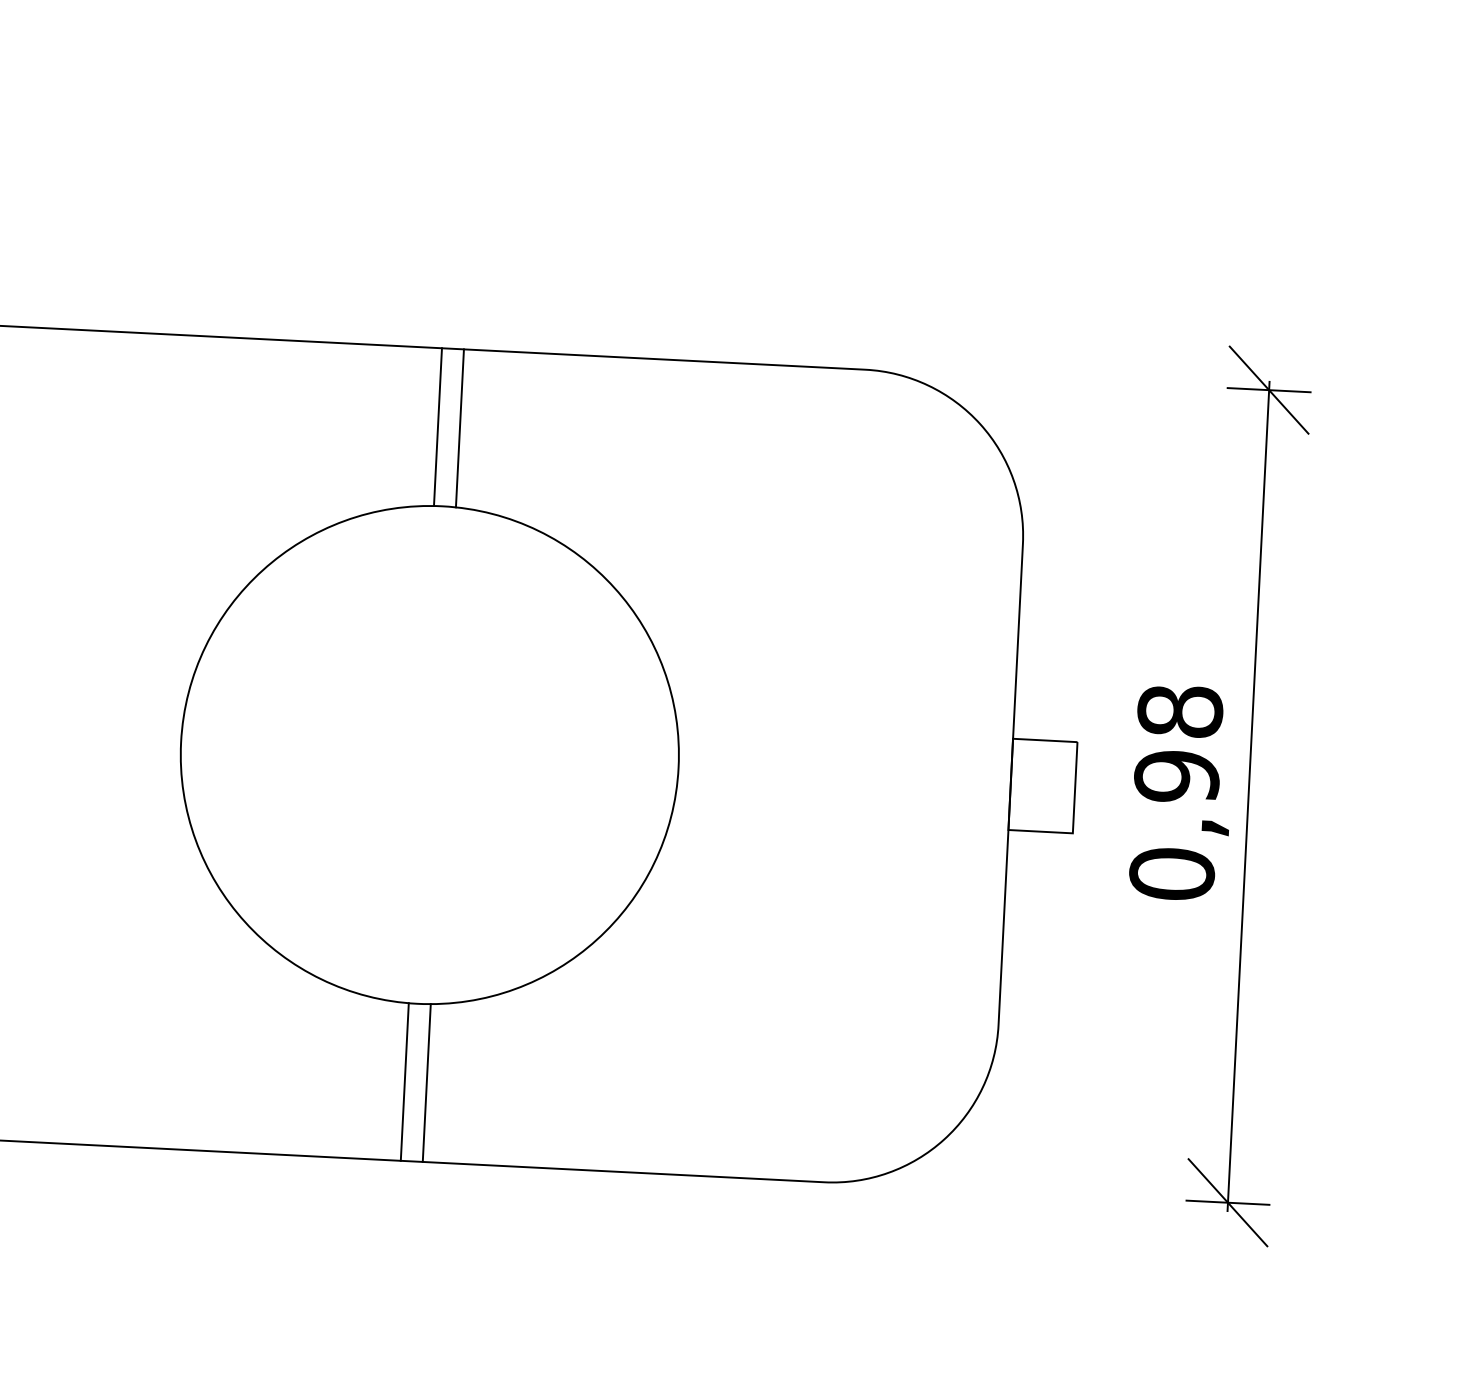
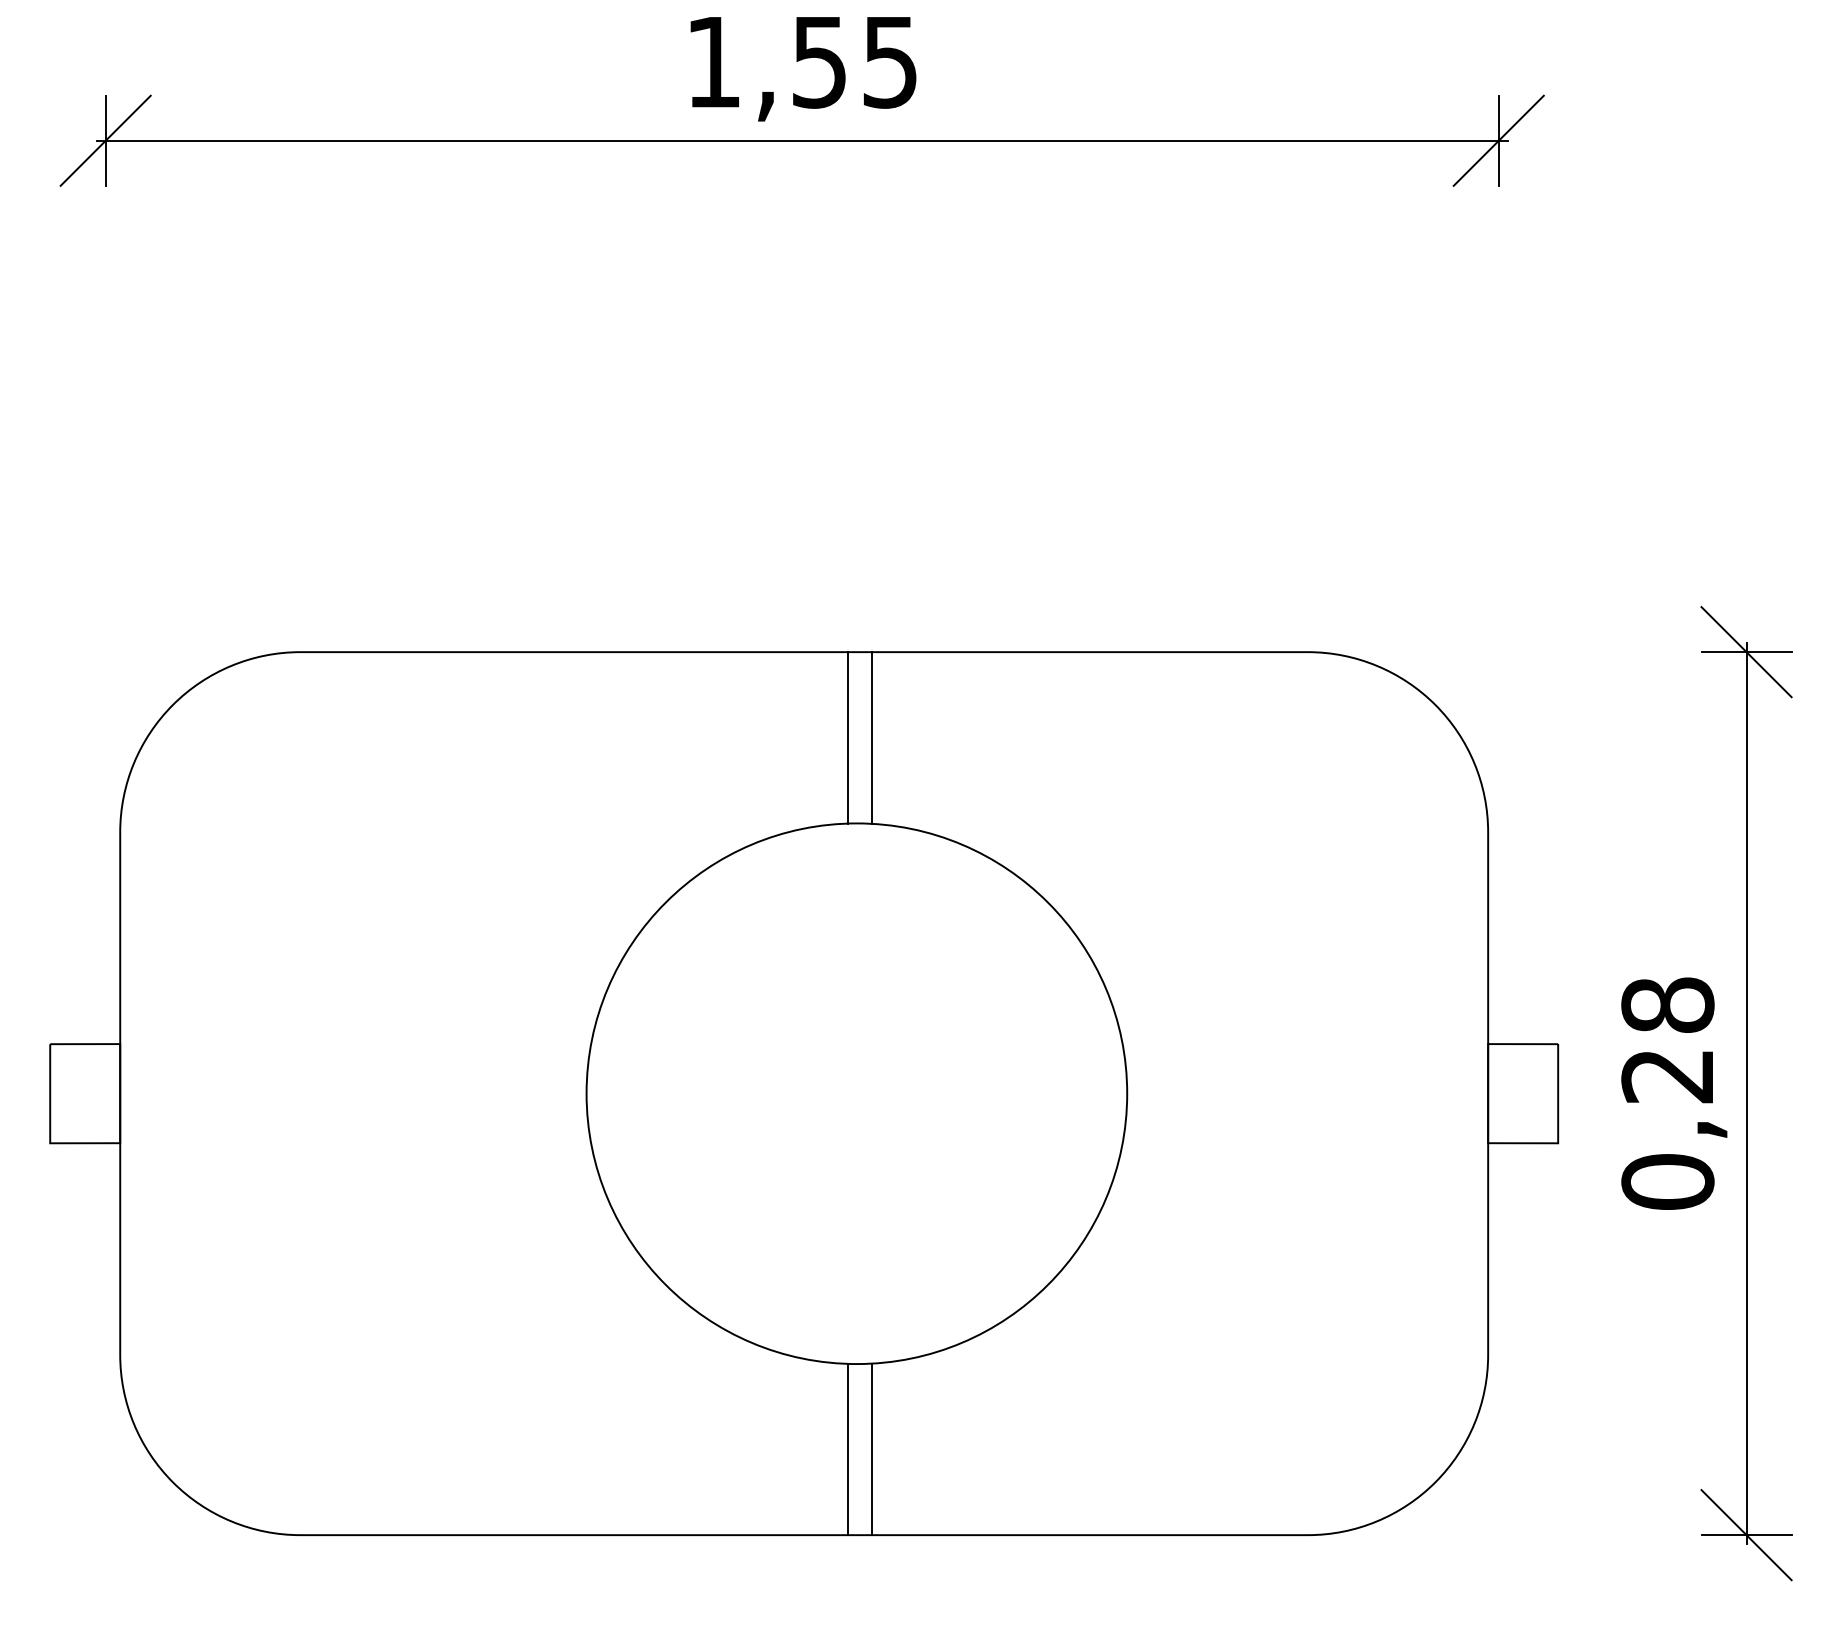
text: (1176, 776) -> (1667, 1076), 0,98 -> 0,28

